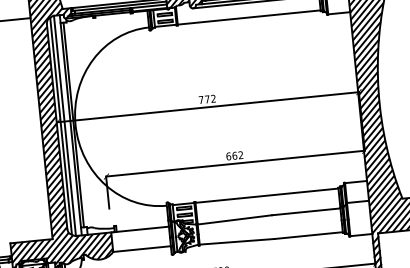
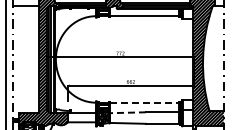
line: (267, 195) -> (144, 102), solid -> dashed
line: (234, 219) -> (127, 112), solid -> dashed

